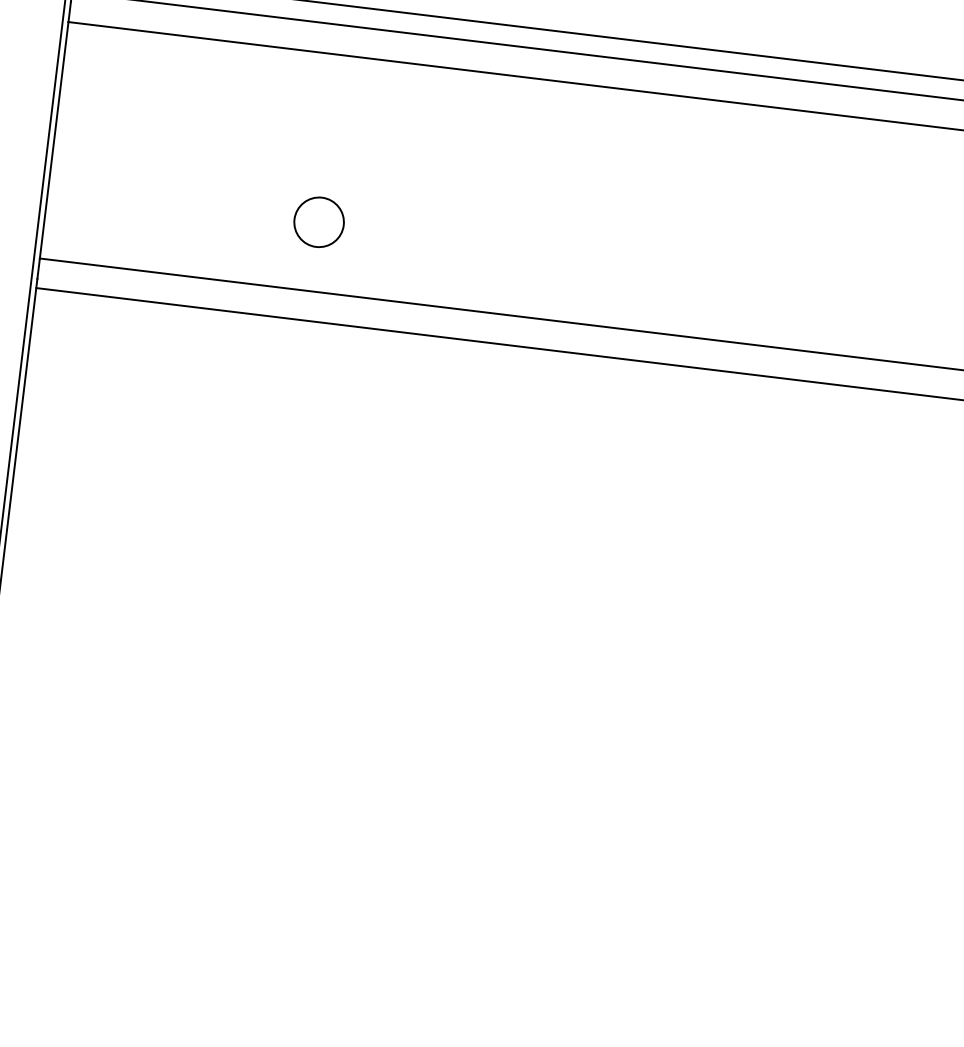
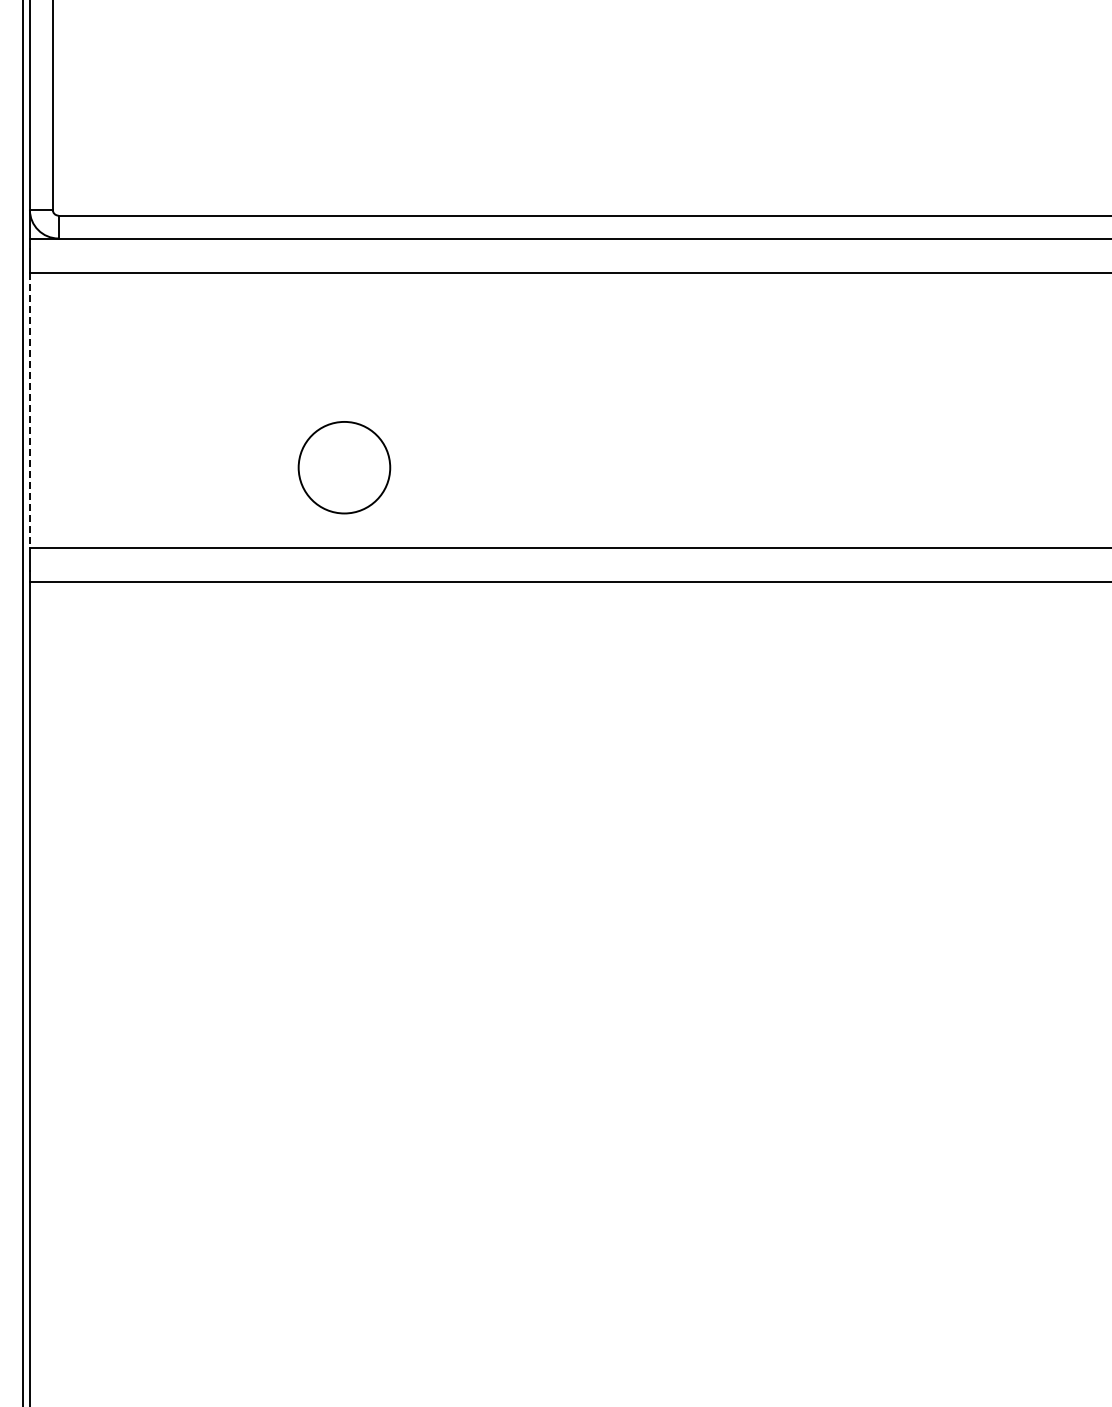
line: (53, 140) -> (29, 410), solid -> dashed
circle: (319, 221) -> (344, 466), size x1.6

